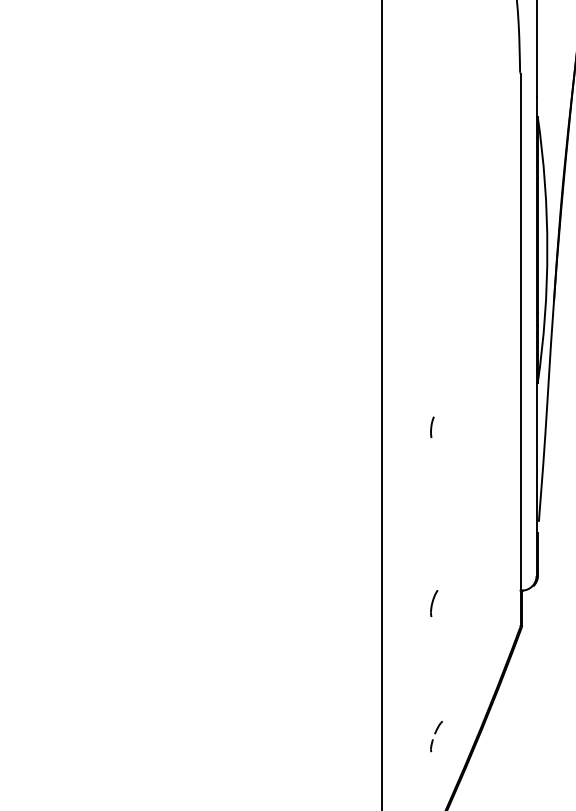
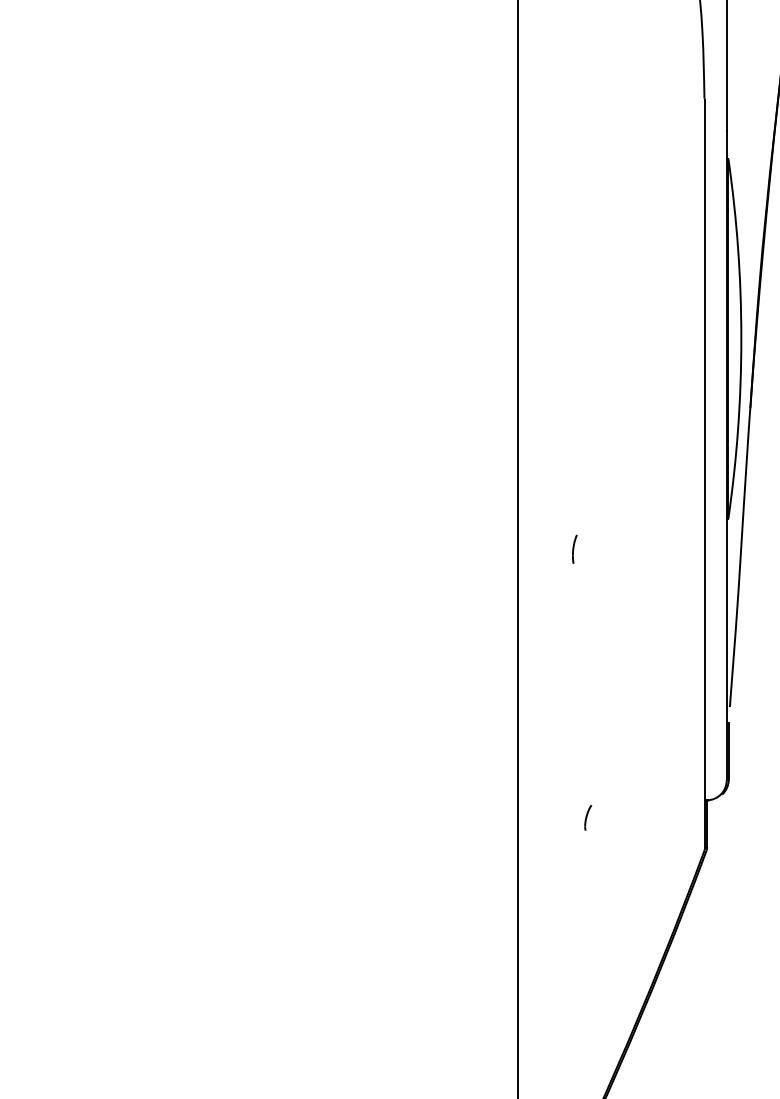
part: (432, 426) -> (574, 548), moved
part: (434, 603) -> (588, 817), size x0.7
part: (436, 736) -> (591, 997), removed

